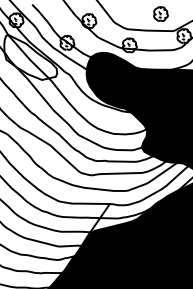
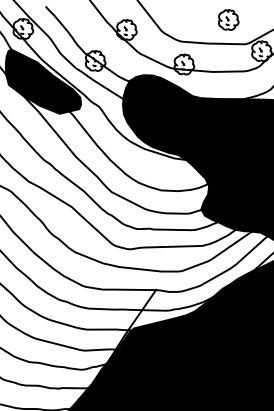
fill: (30, 57) -> (43, 81), added

